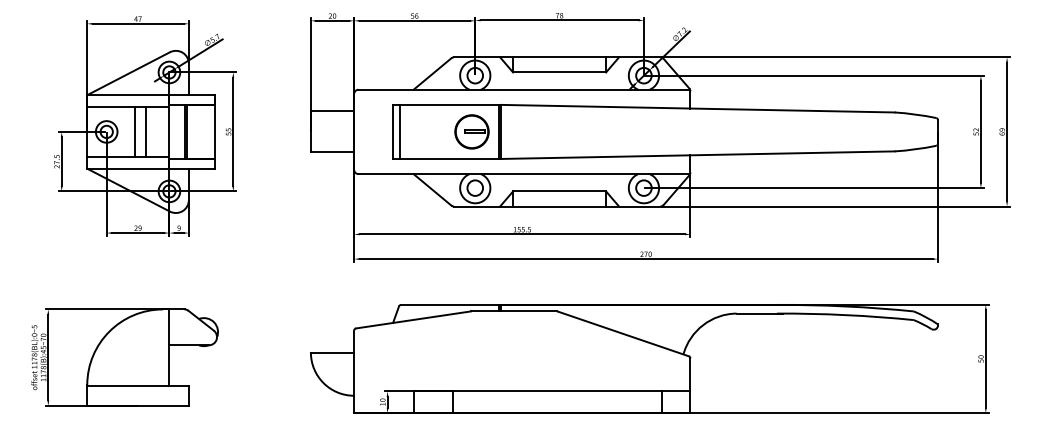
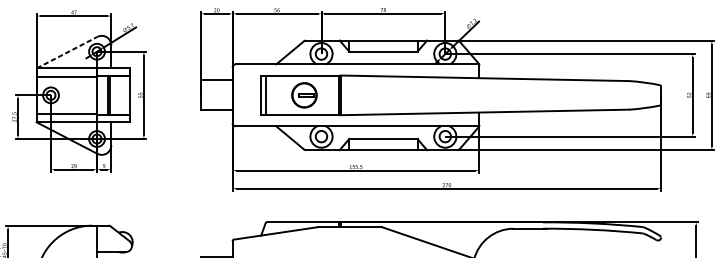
line: (128, 73) -> (66, 52), solid -> dashed
line: (134, 131) -> (71, 95), removed
line: (145, 131) -> (79, 95), removed
part: (471, 131) -> (304, 95), moved

